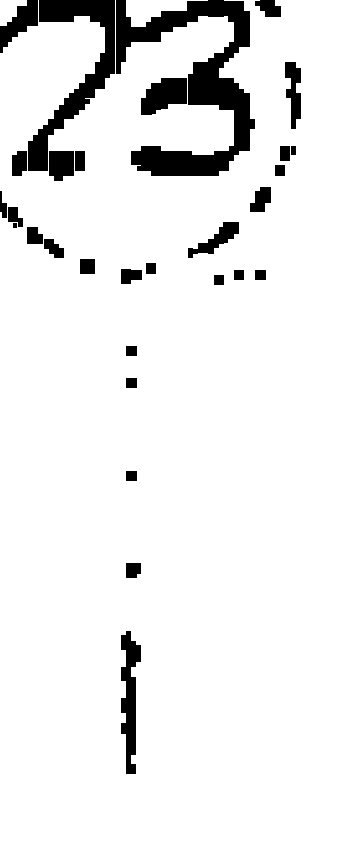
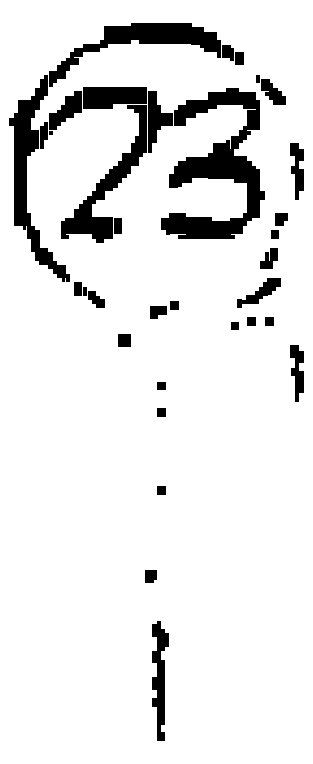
part: (285, 160) -> (279, 225), moved
part: (212, 239) -> (258, 292), moved
line: (87, 266) -> (124, 340), moved
part: (138, 273) -> (164, 309), moved
part: (292, 336) -> (296, 373), added
part: (132, 569) -> (150, 576), moved

